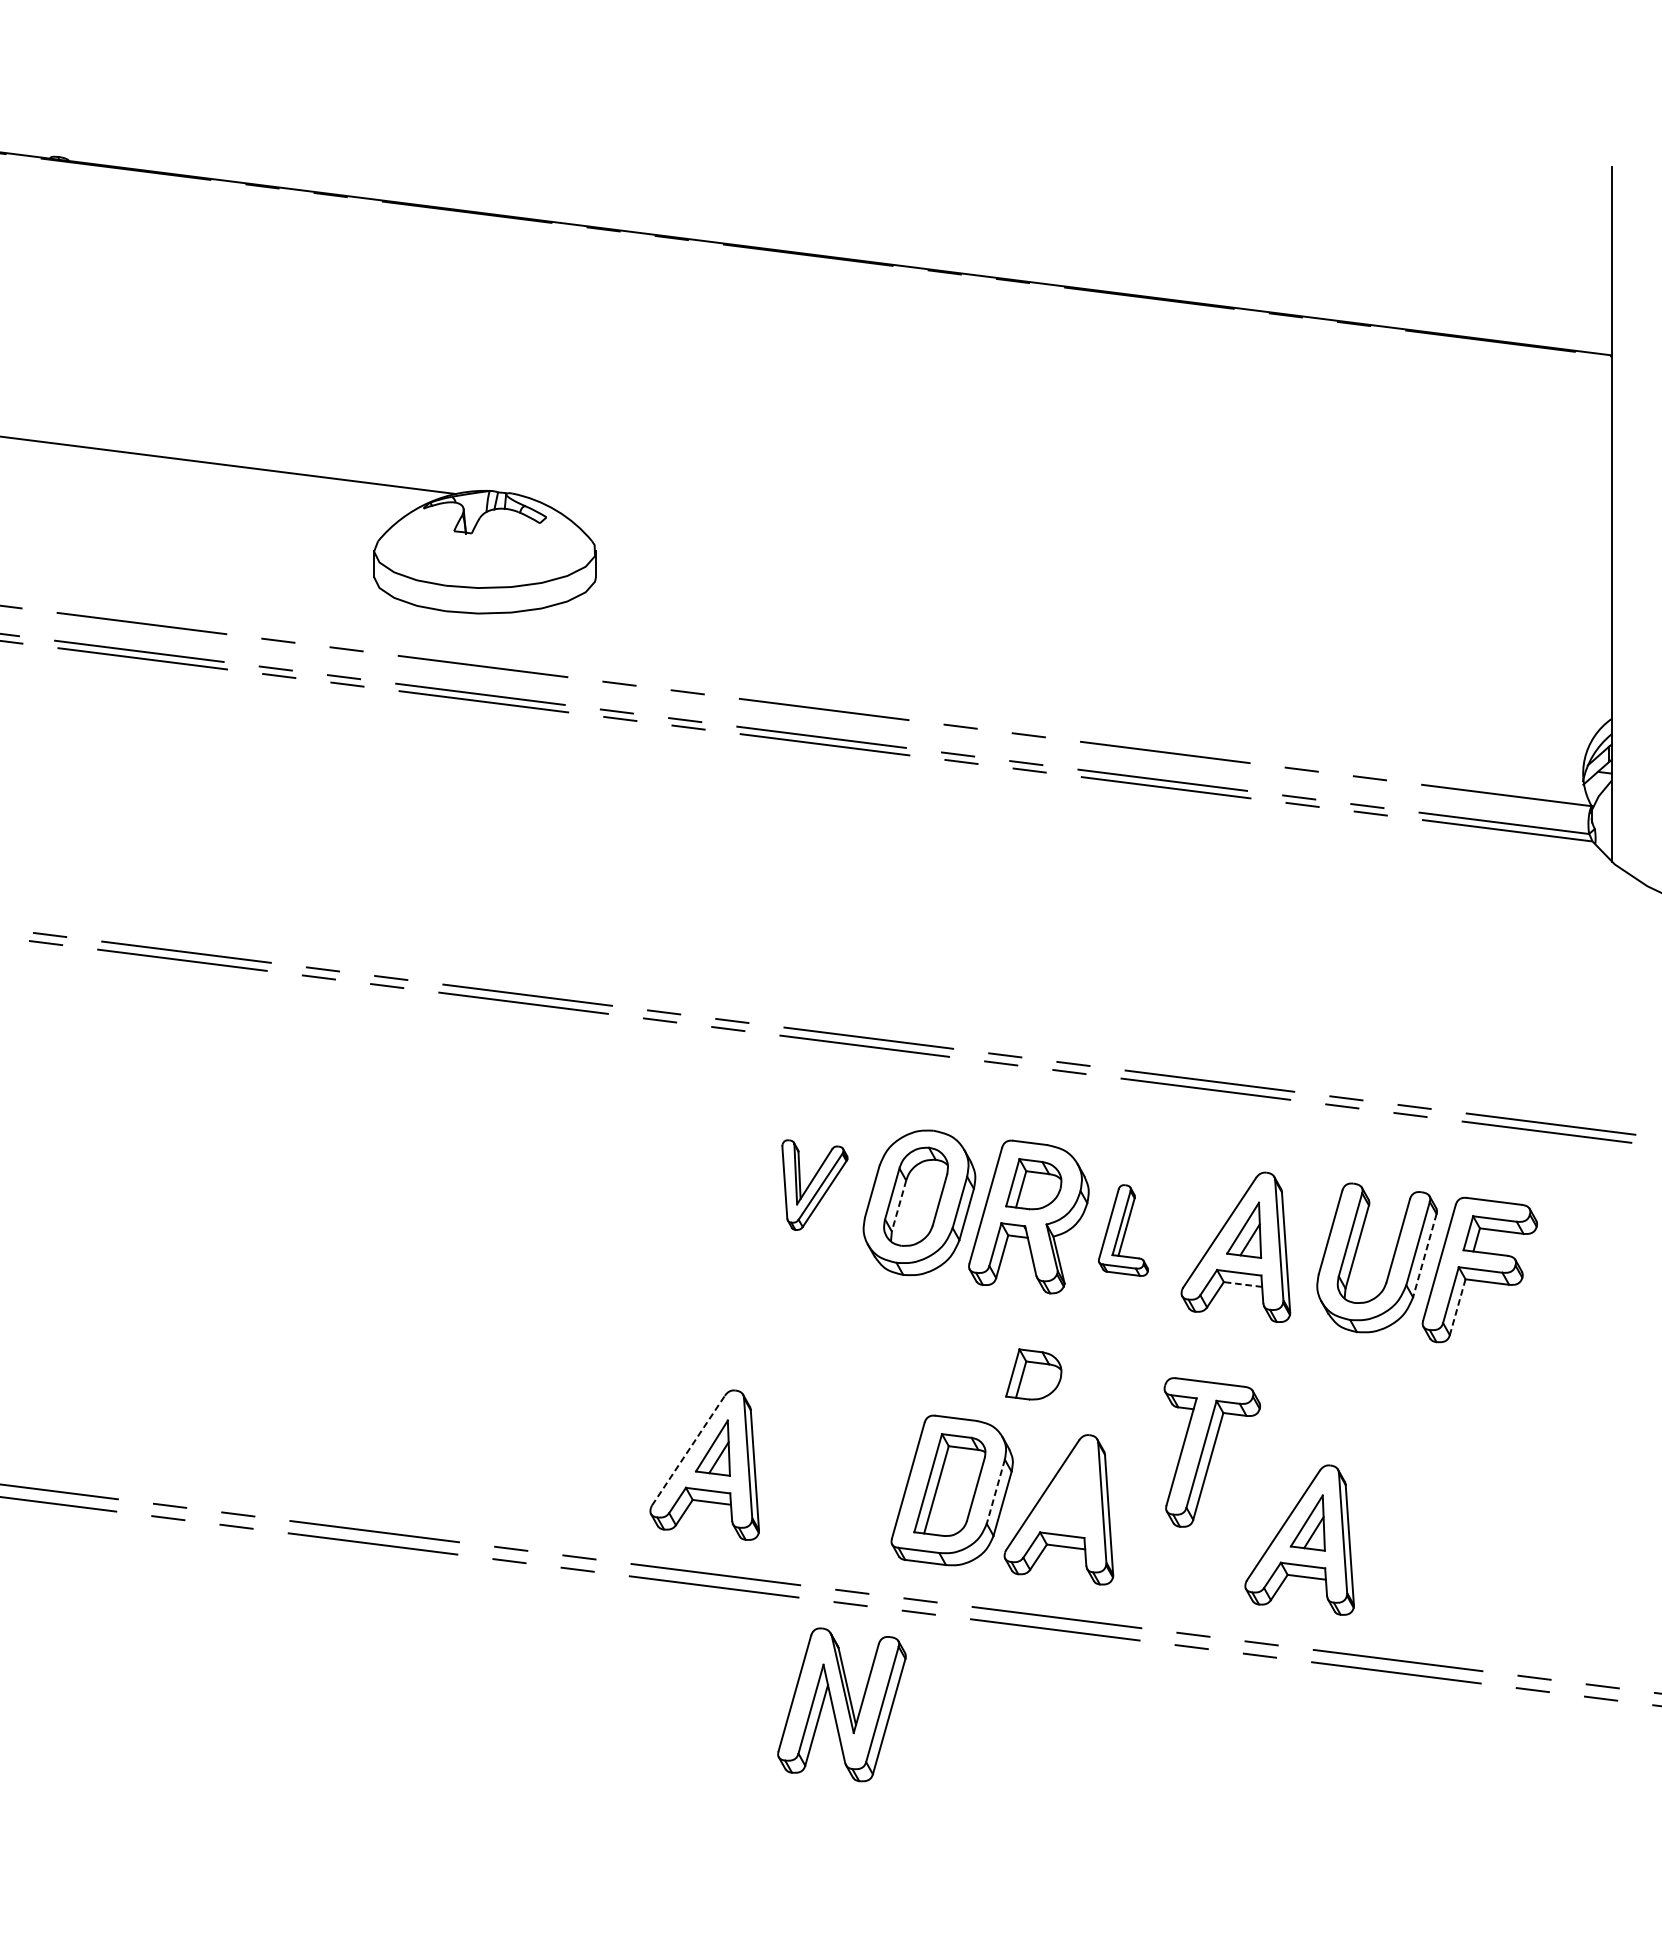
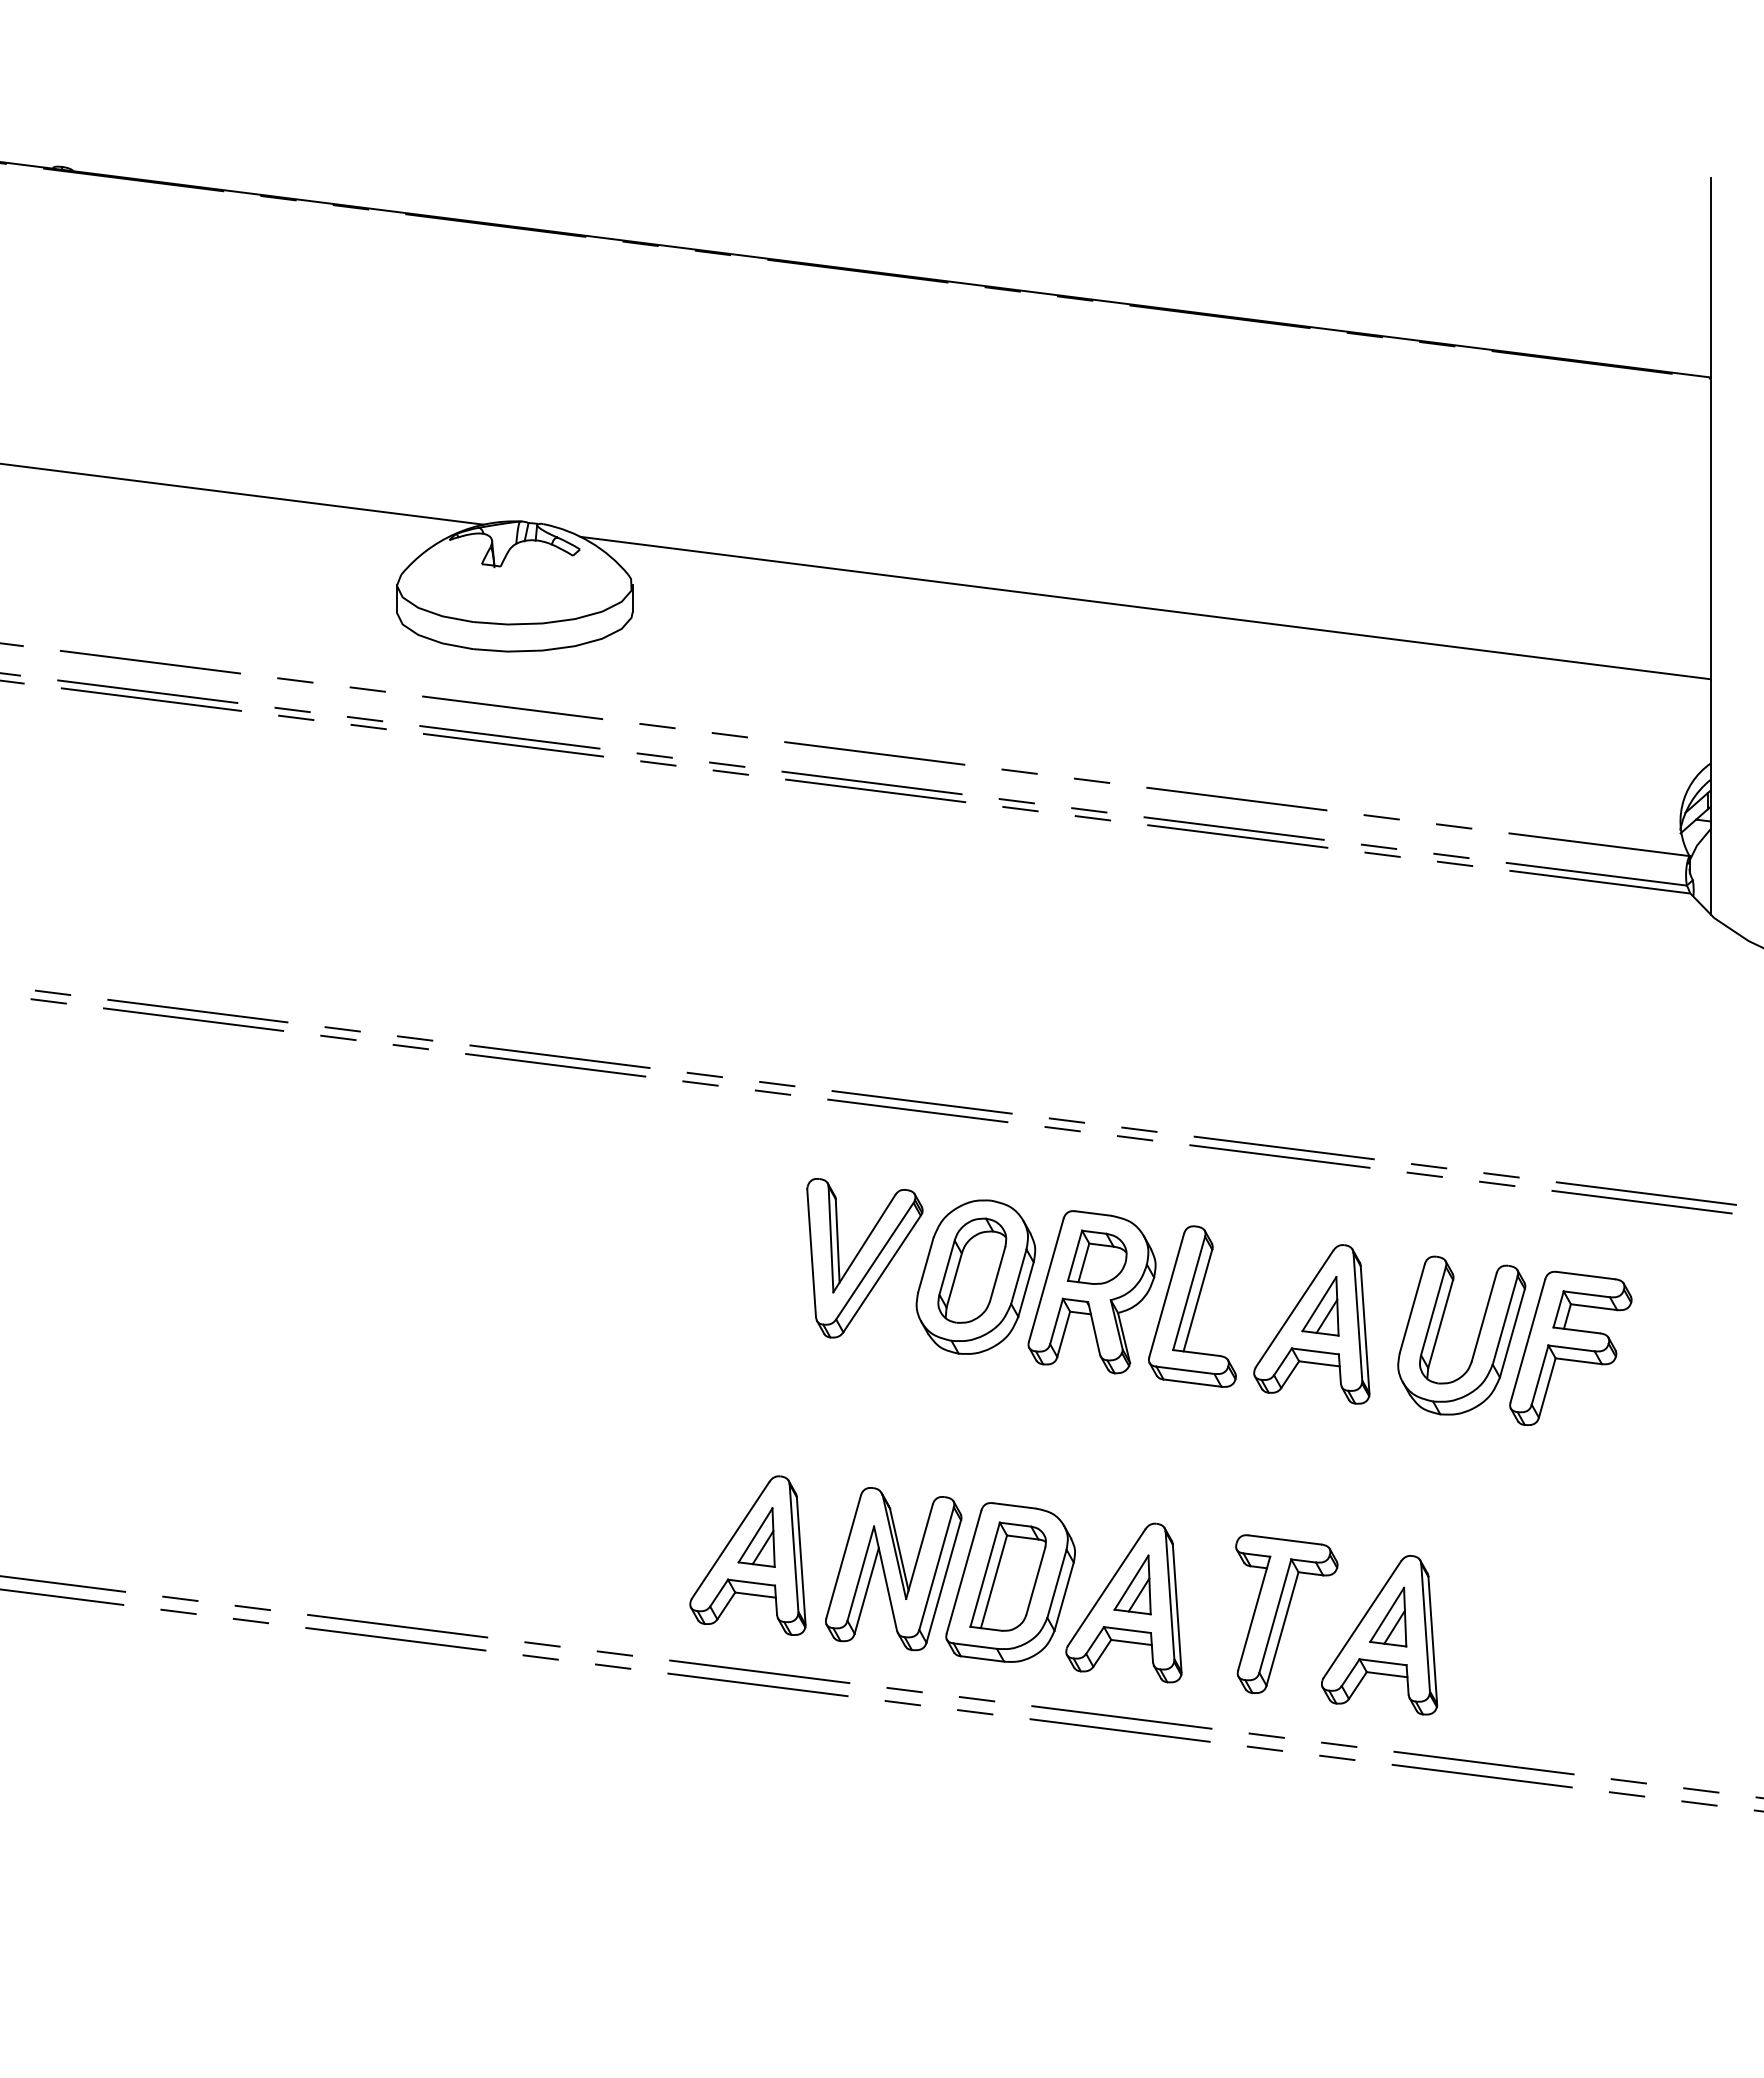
line: (1079, 572) -> (1145, 607), added
part: (814, 1185) -> (864, 1258), size x1.67
line: (899, 1205) -> (954, 1280), dashed -> solid
part: (1123, 1230) -> (1192, 1306), size x1.67
line: (1424, 1255) -> (1512, 1333), dashed -> solid
line: (1242, 1284) -> (1318, 1363), dashed -> solid
line: (1457, 1306) -> (1547, 1387), dashed -> solid
part: (1034, 1373) -> (1097, 1458), removed
line: (688, 1450) -> (730, 1540), dashed -> solid
part: (1212, 1451) -> (1286, 1613), moved
line: (995, 1492) -> (1056, 1584), dashed -> solid
part: (1066, 1492) -> (1132, 1584), added
part: (841, 1705) -> (893, 1569), moved

